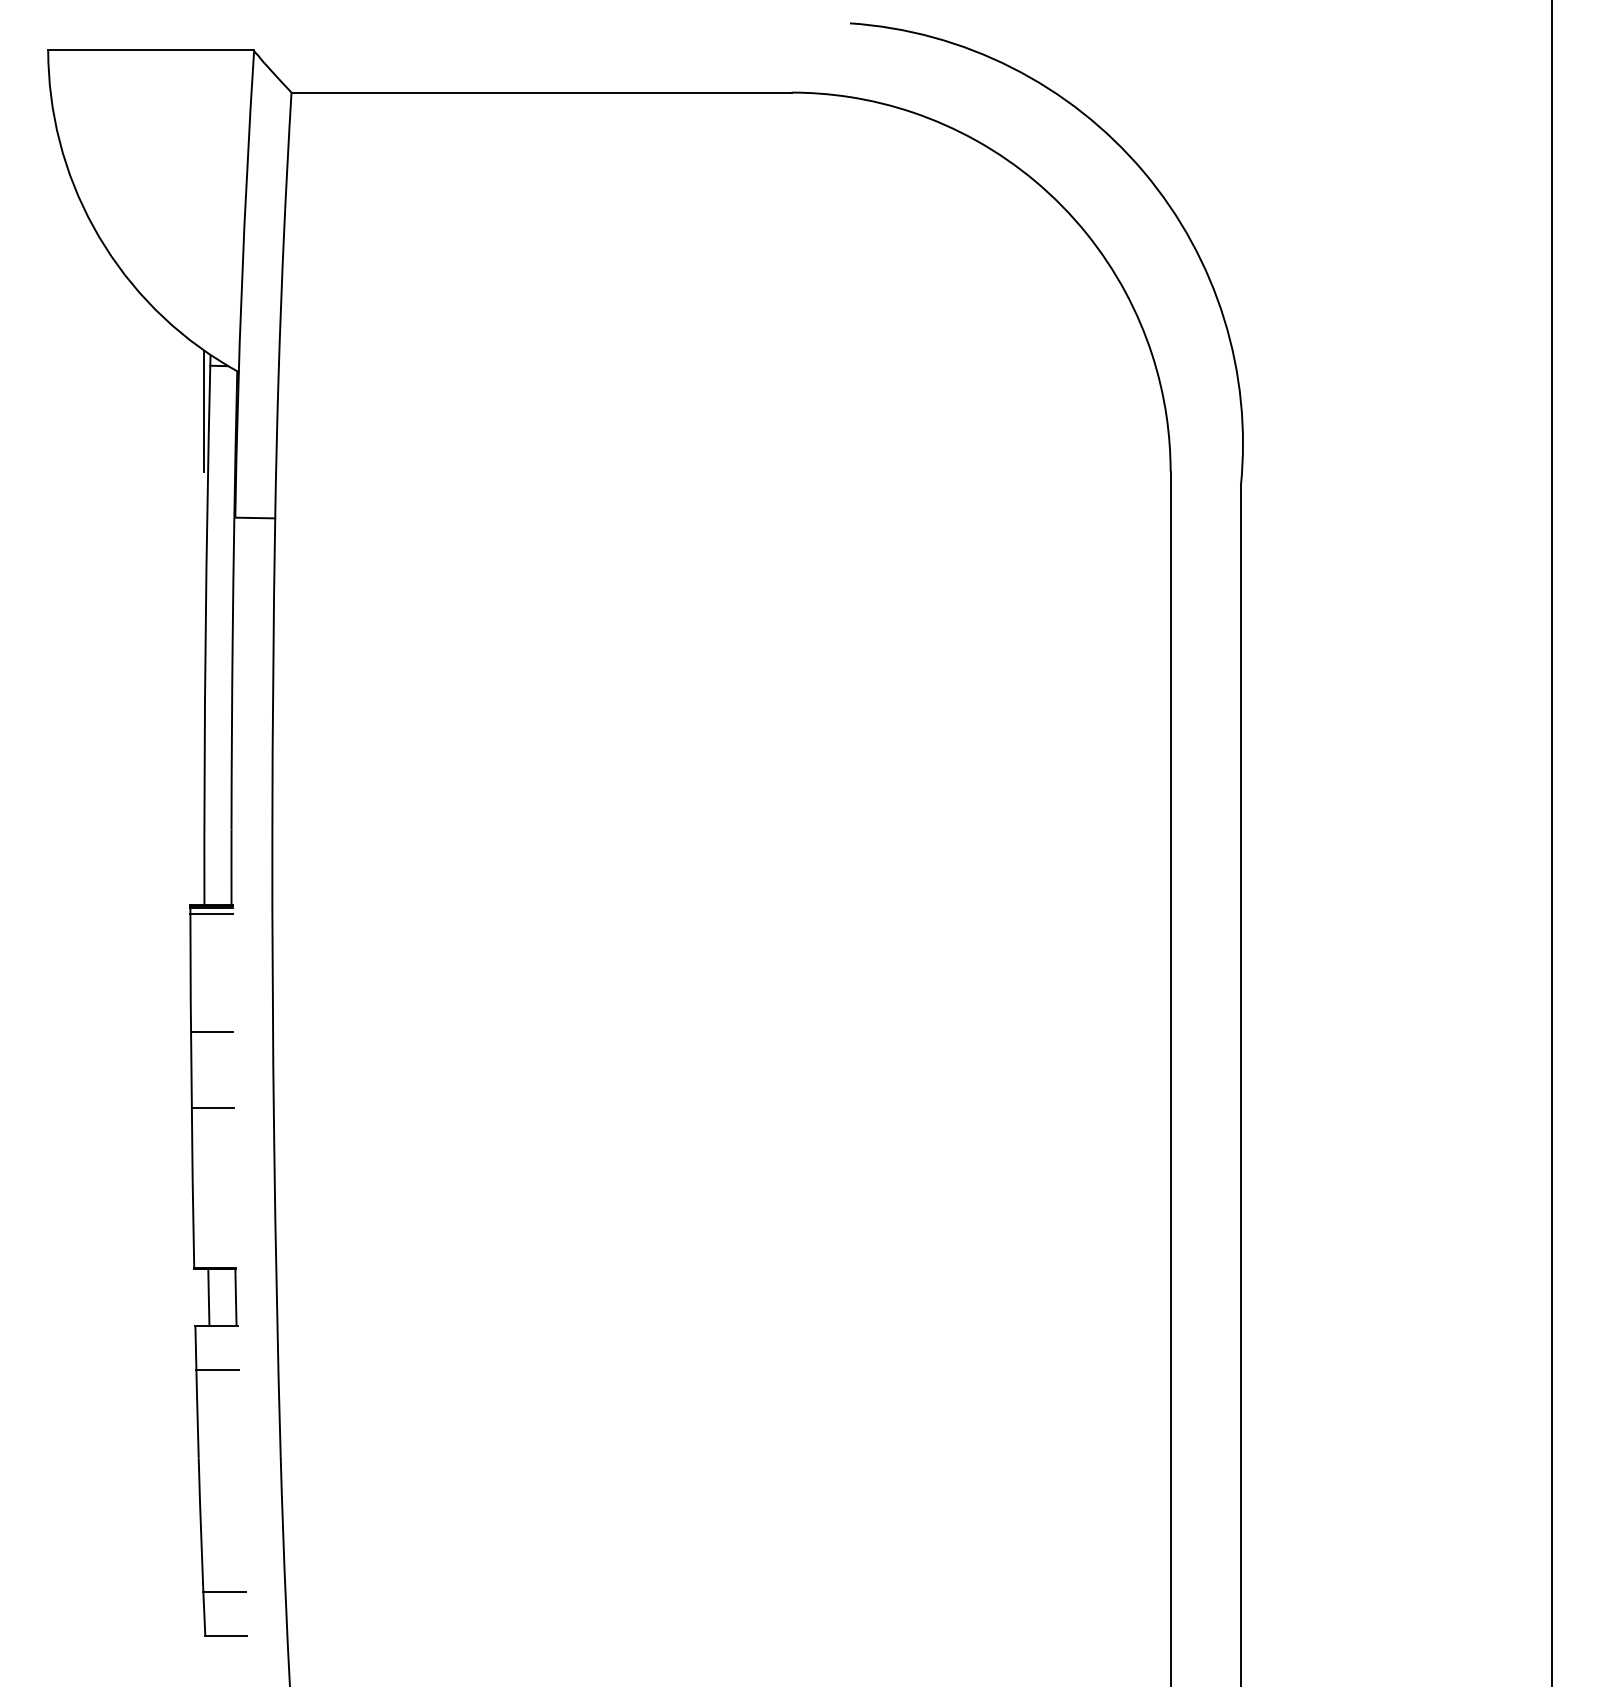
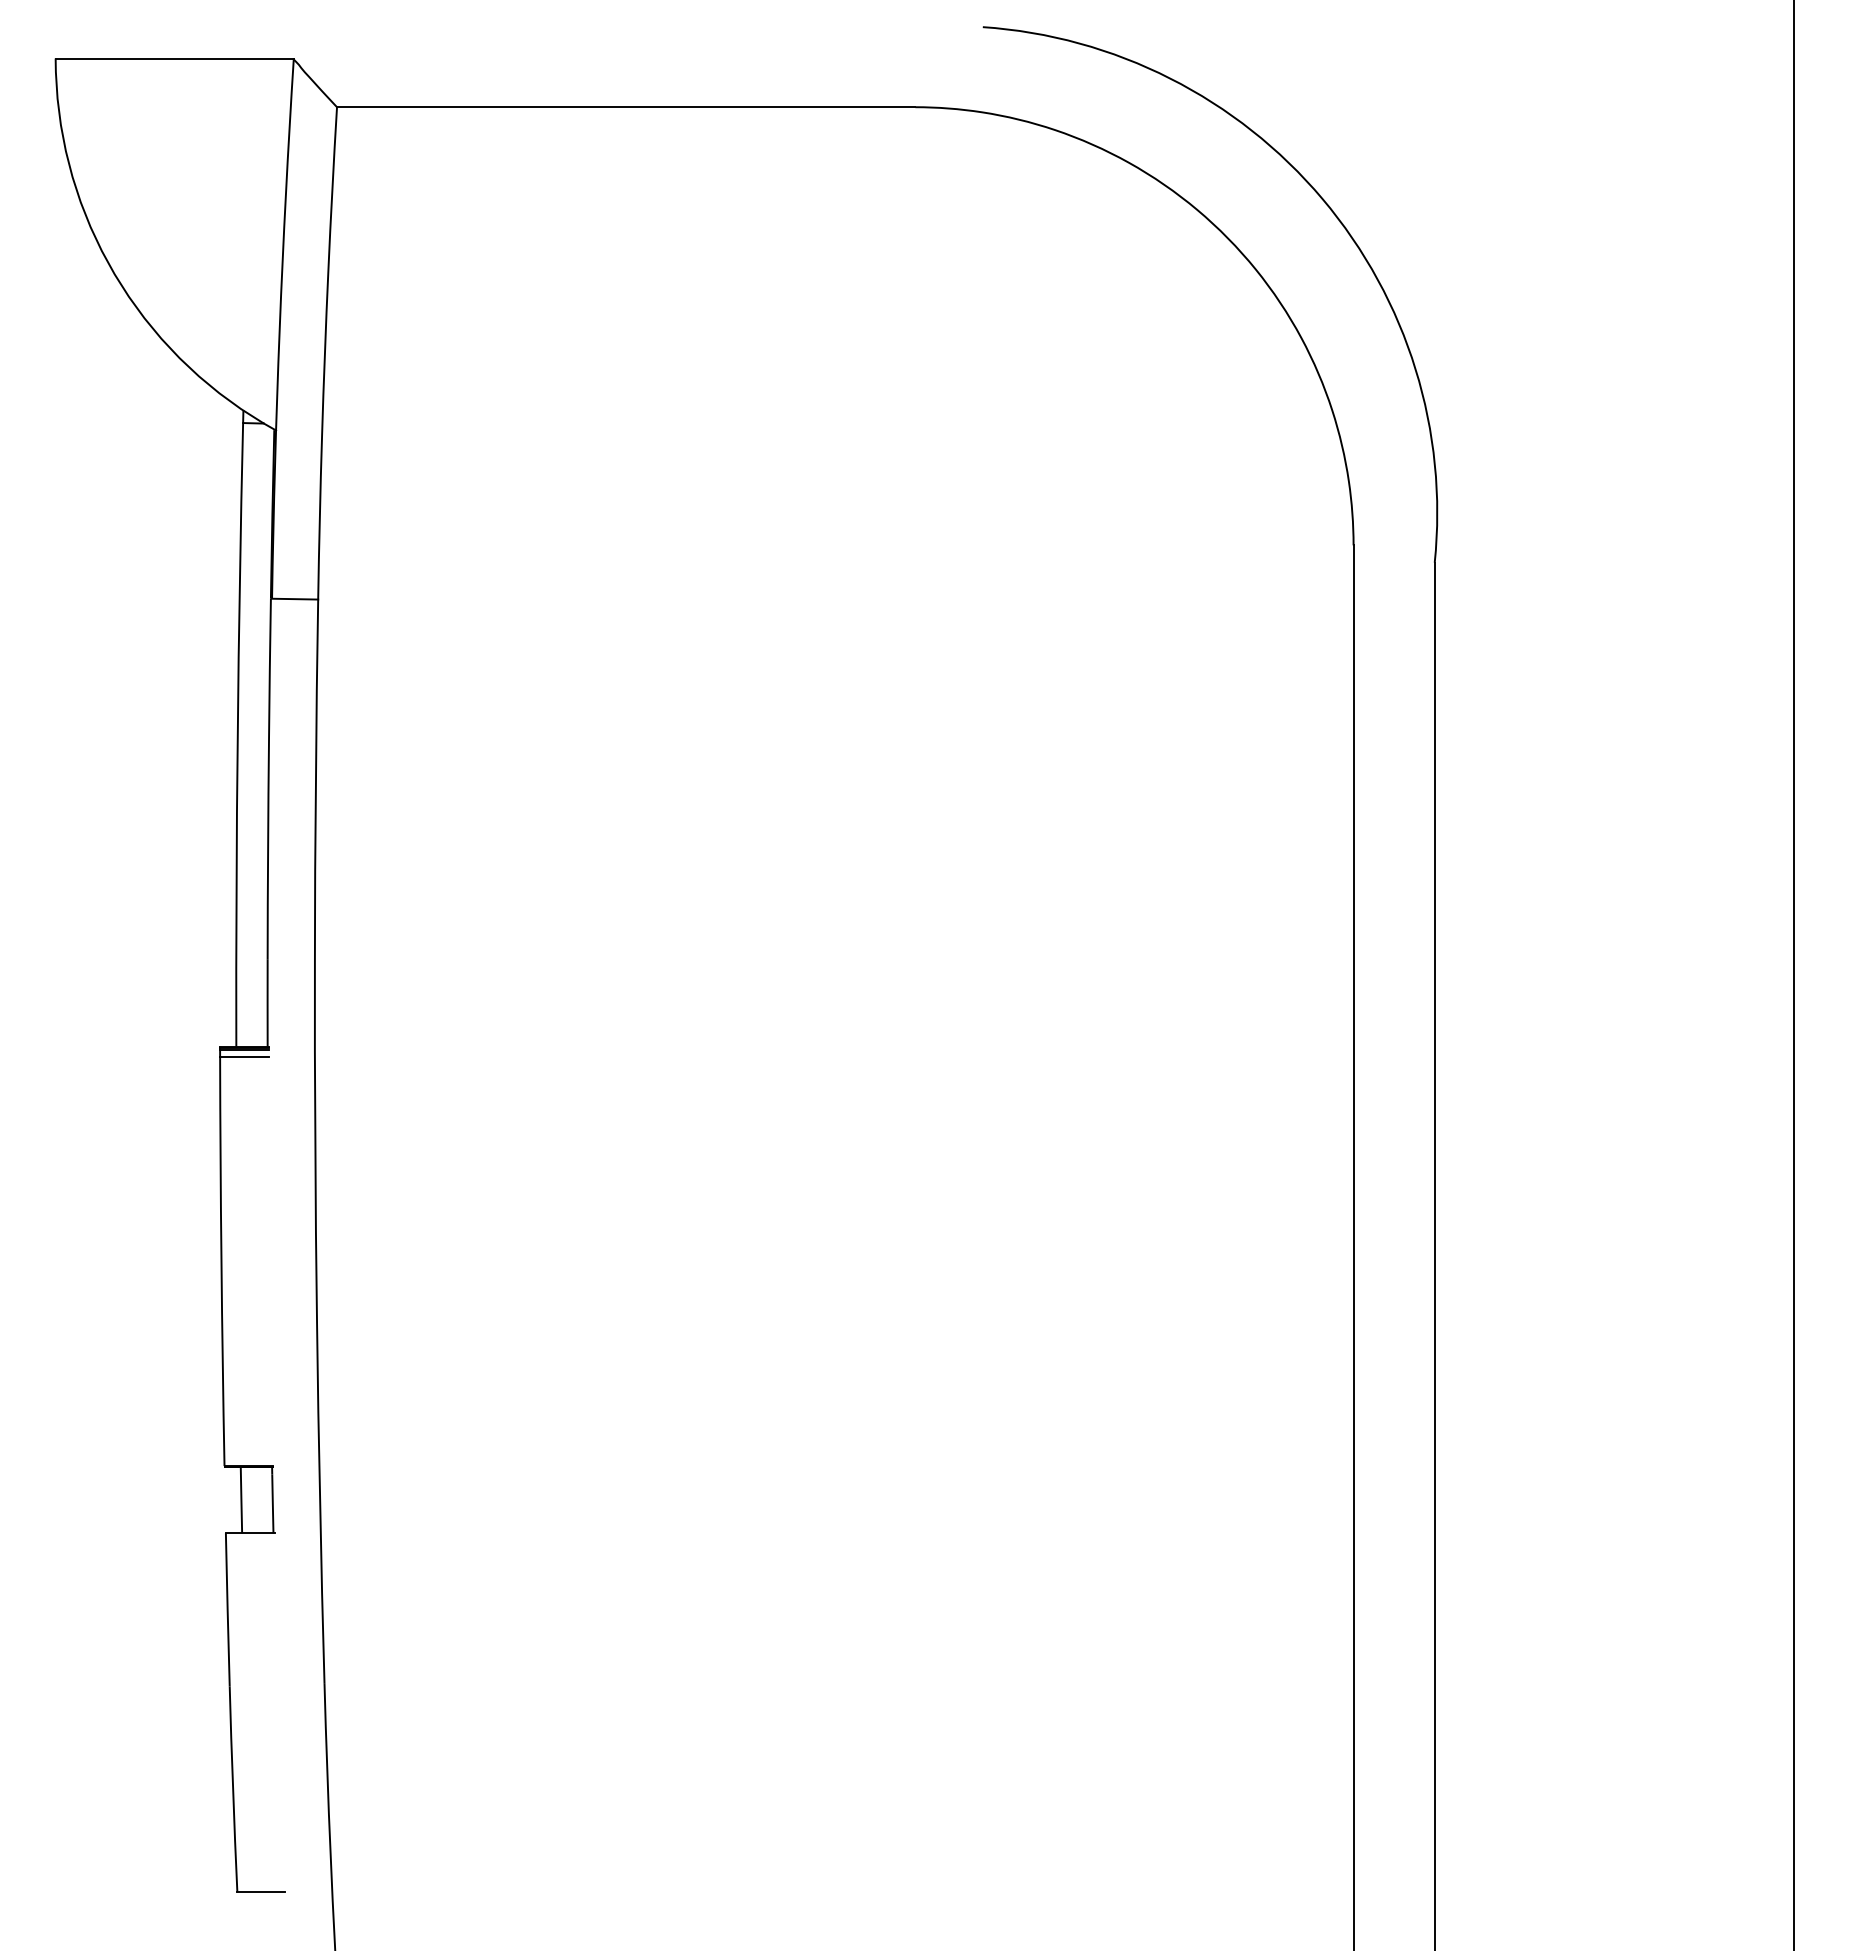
line: (204, 411) -> (236, 475), removed
line: (211, 1032) -> (244, 1193), removed
line: (212, 1108) -> (245, 1281), removed
line: (217, 1370) -> (251, 1584), removed
line: (224, 1592) -> (259, 1841), removed

